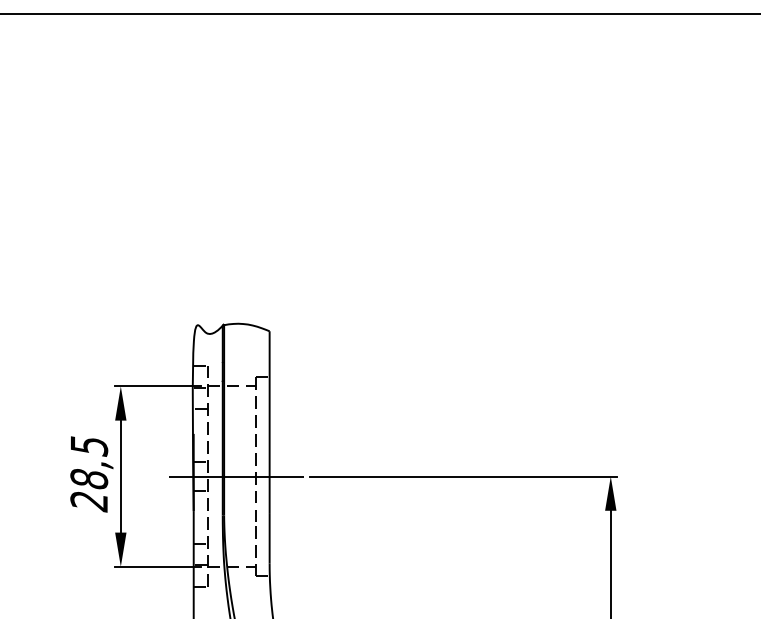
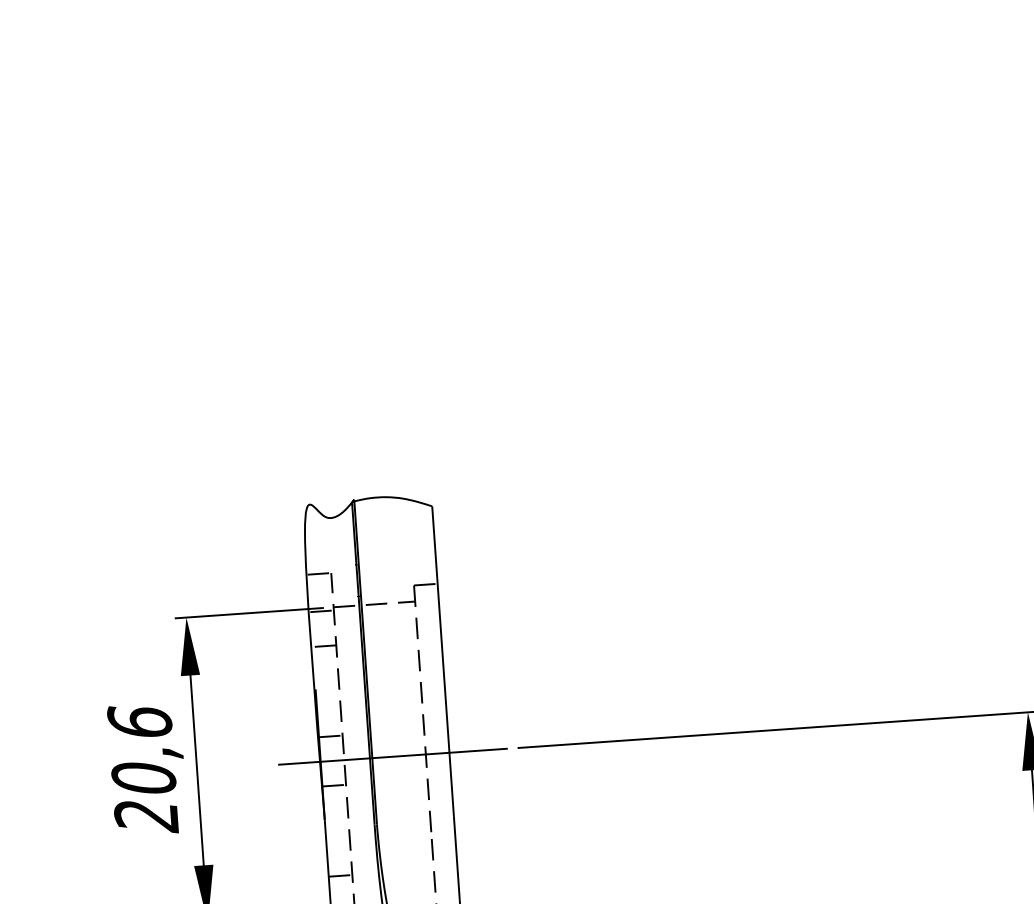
text: (89, 462) -> (142, 750), 28,5 -> 20,6

